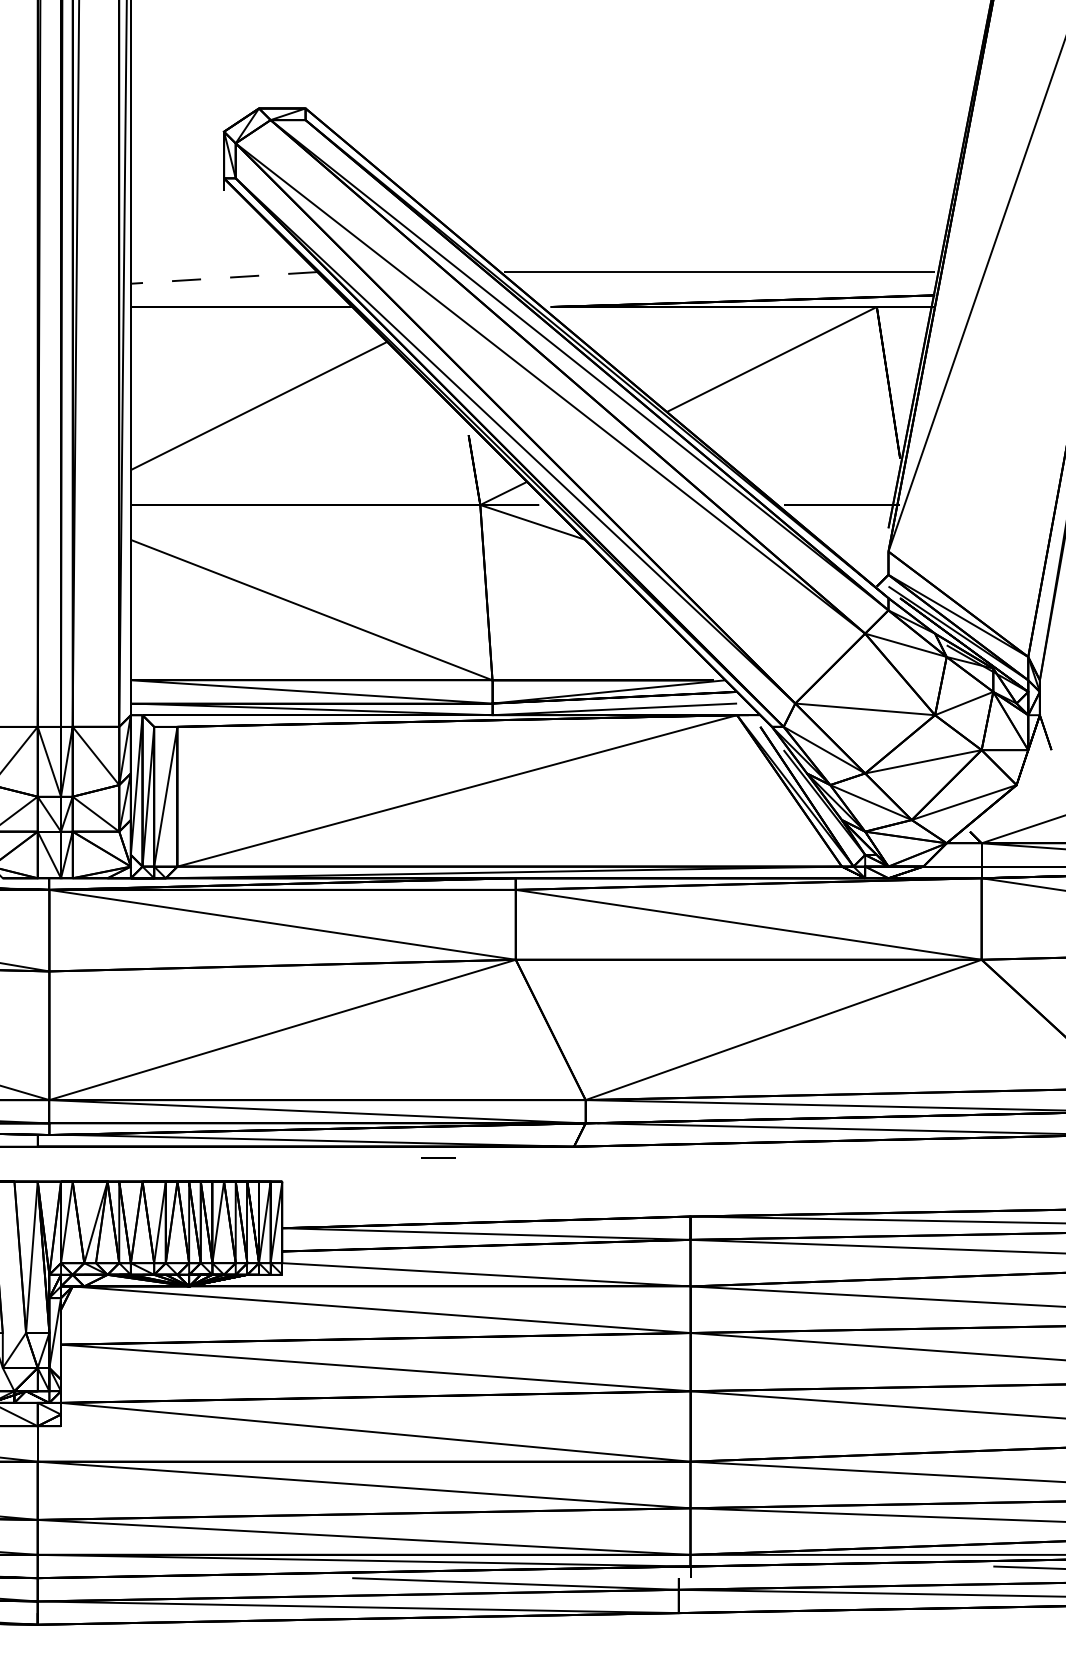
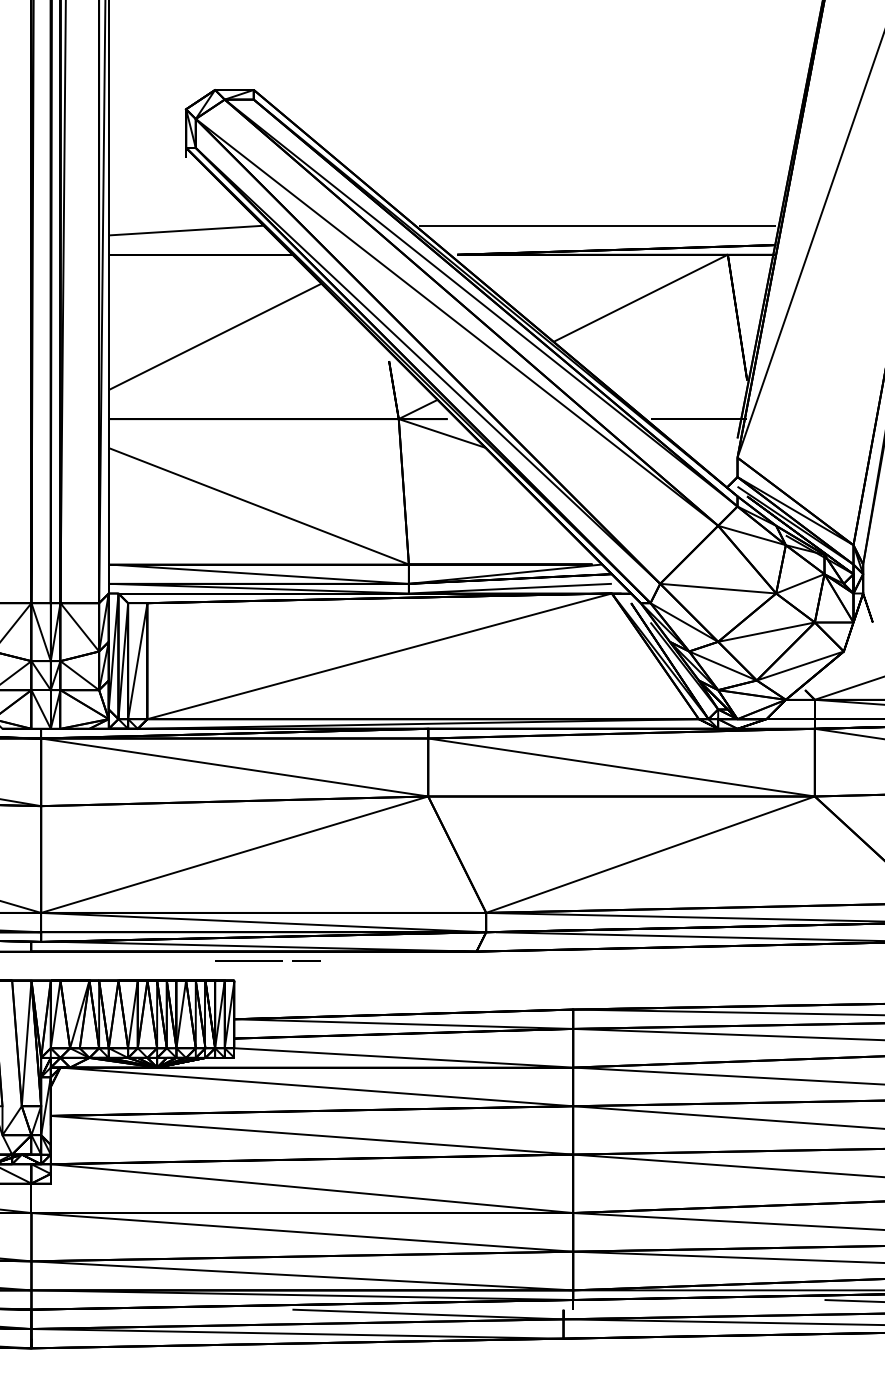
line: (223, 277) -> (185, 230), dashed -> solid
line: (299, 1157) -> (248, 960), added
line: (438, 1157) -> (306, 960), moved

